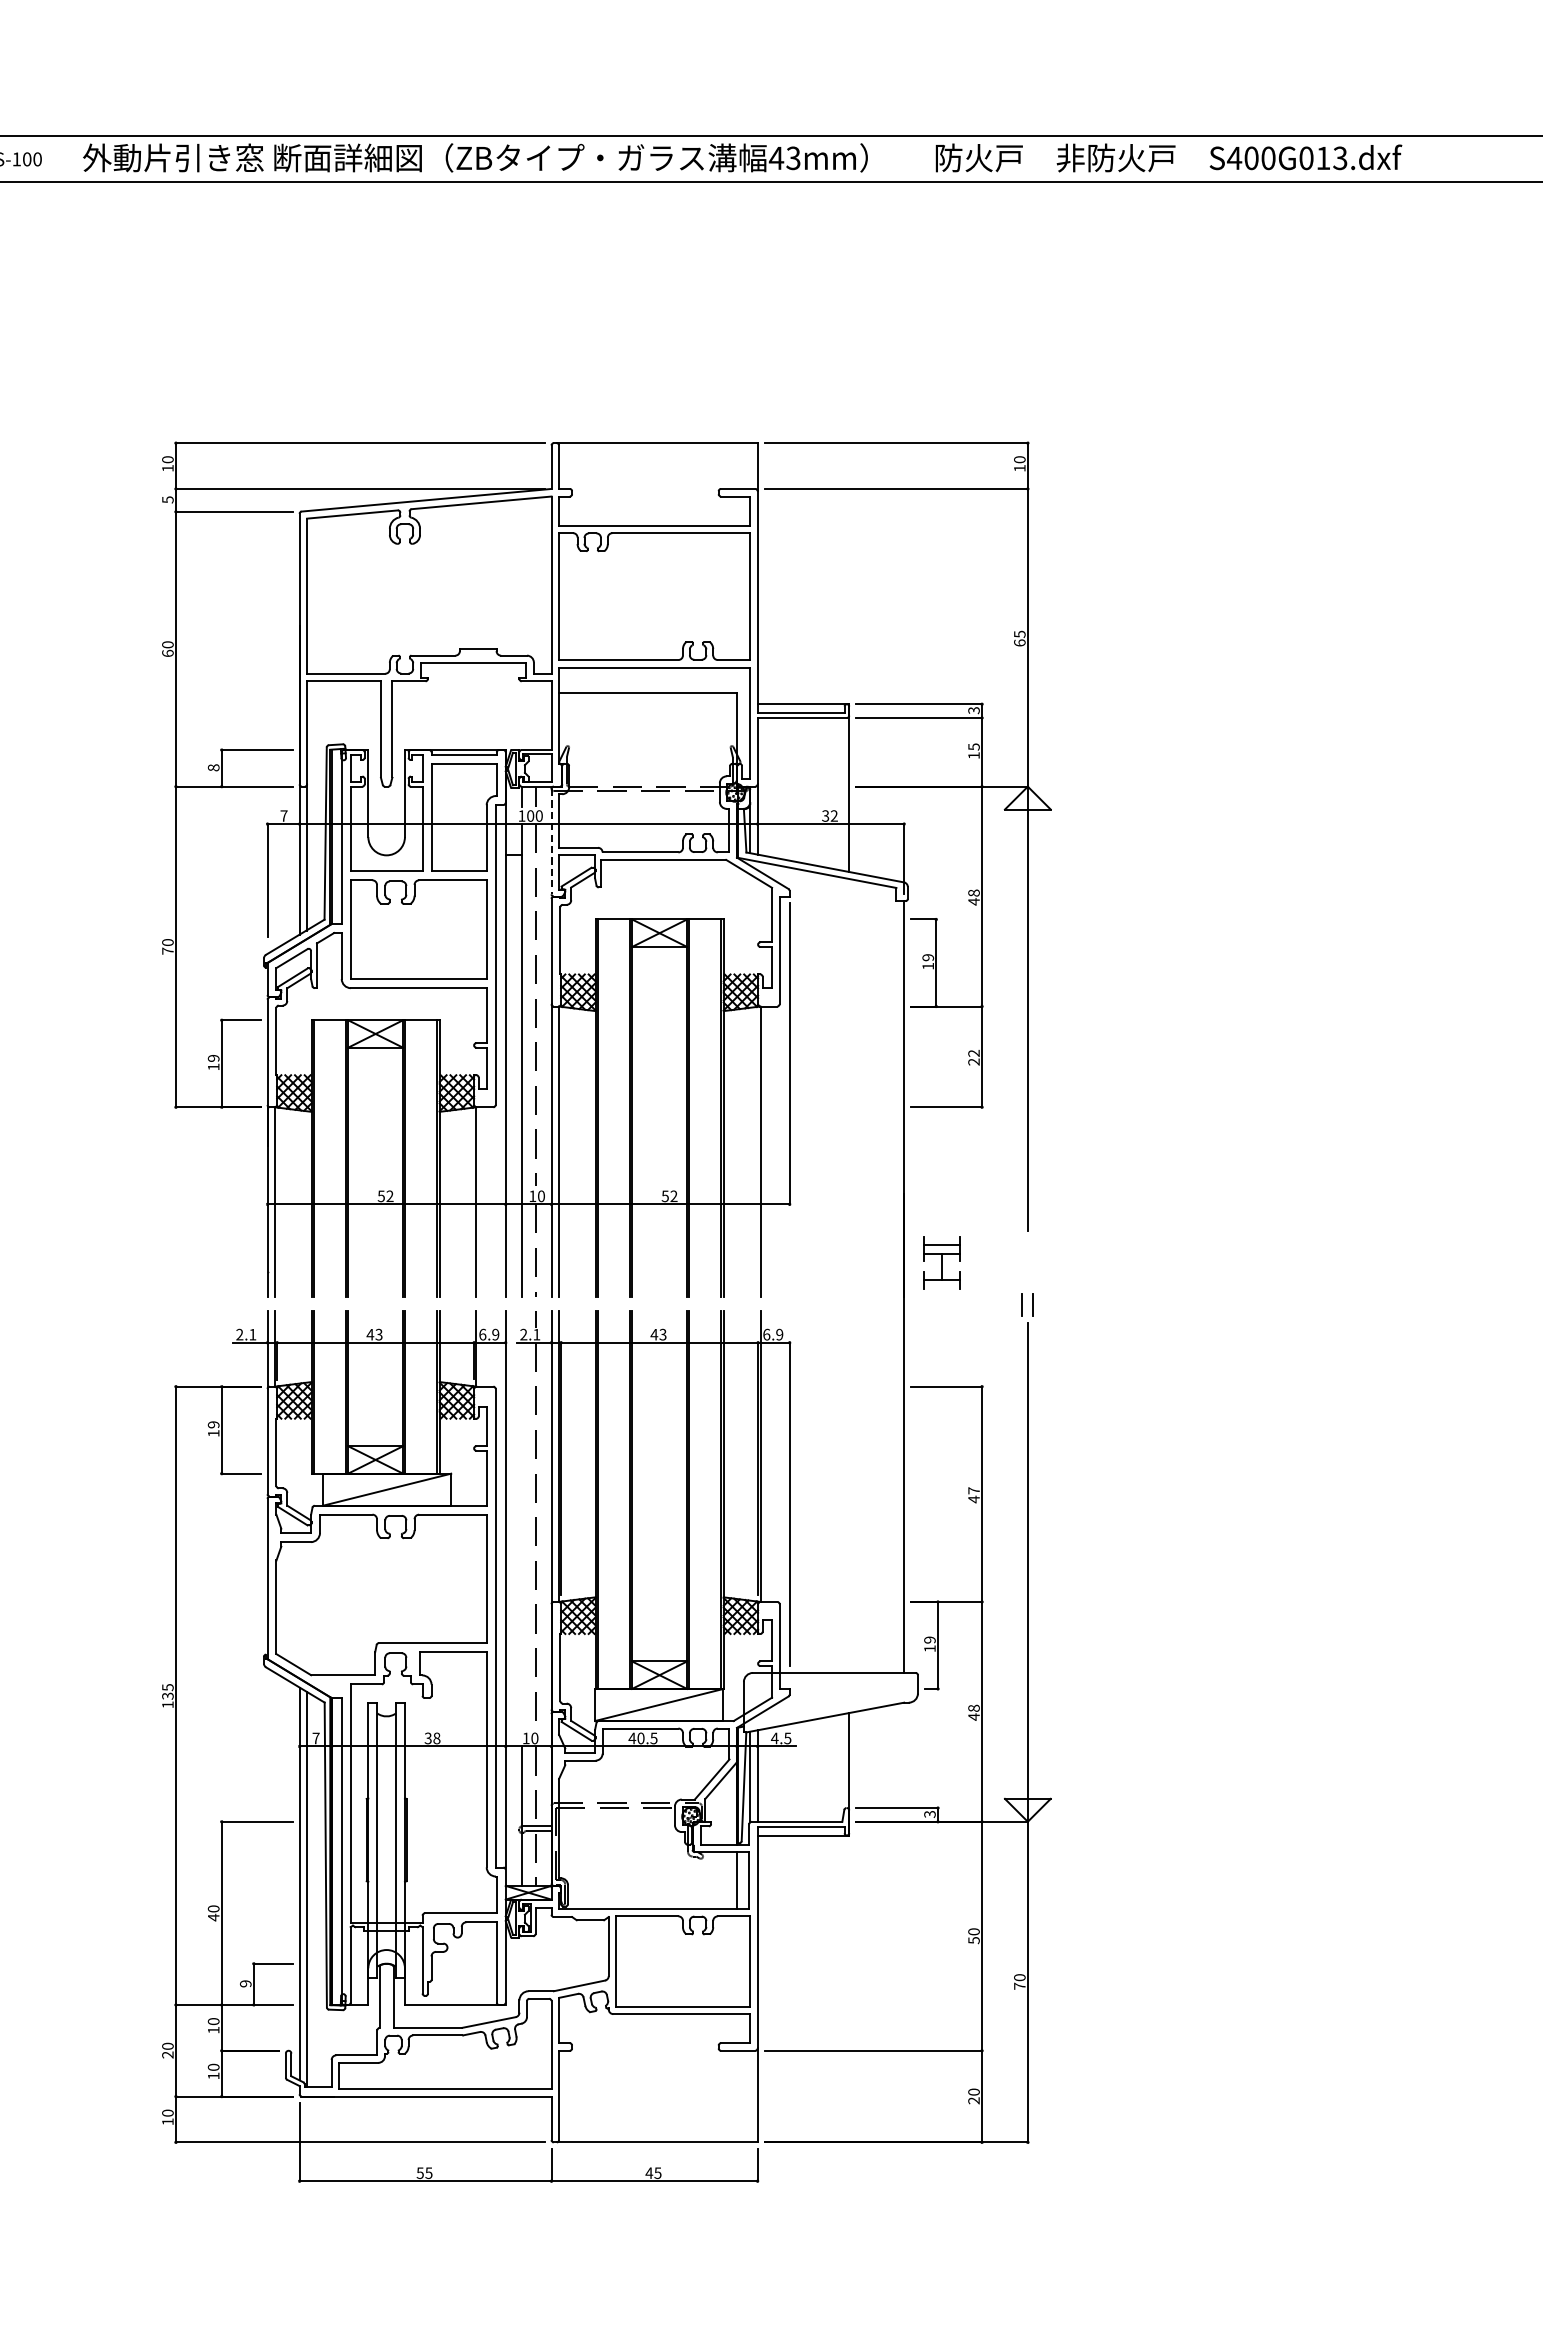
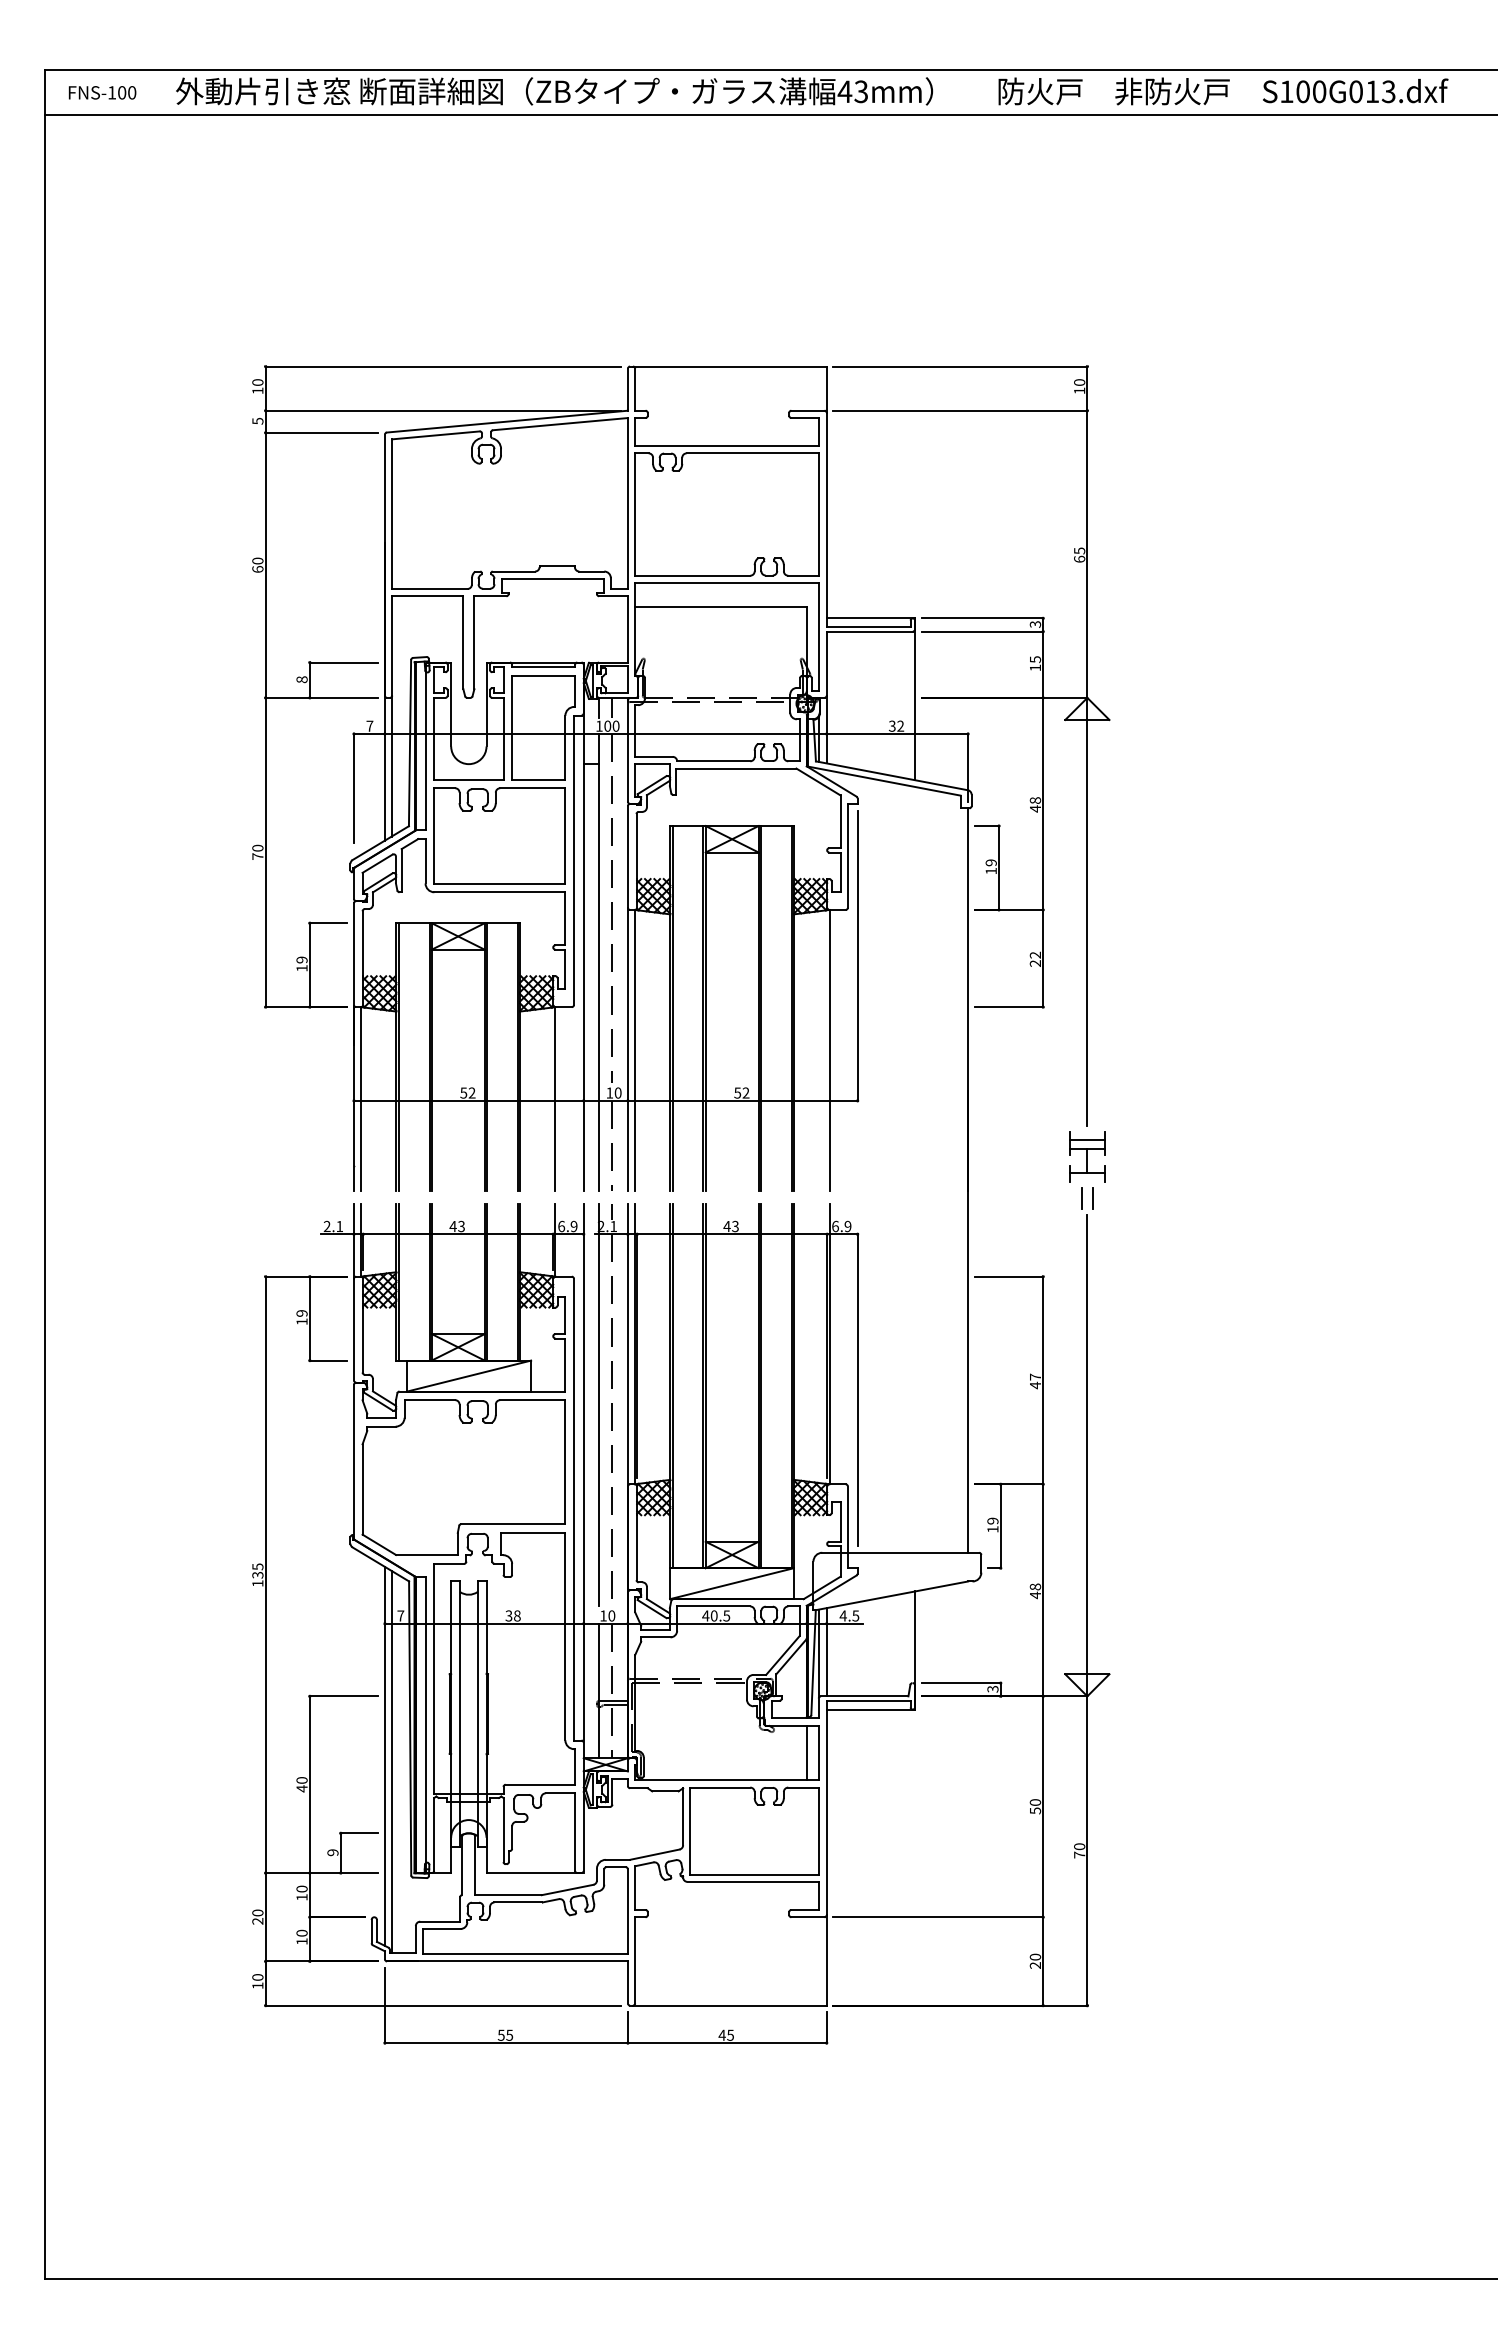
text: (1234, 158) -> (1286, 91), S400G013.dxf -> S100G013.dxf
line: (551, 841) -> (627, 750), dashed -> solid
part: (941, 1262) -> (1087, 1156), moved
line: (522, 1519) -> (599, 1404), added

